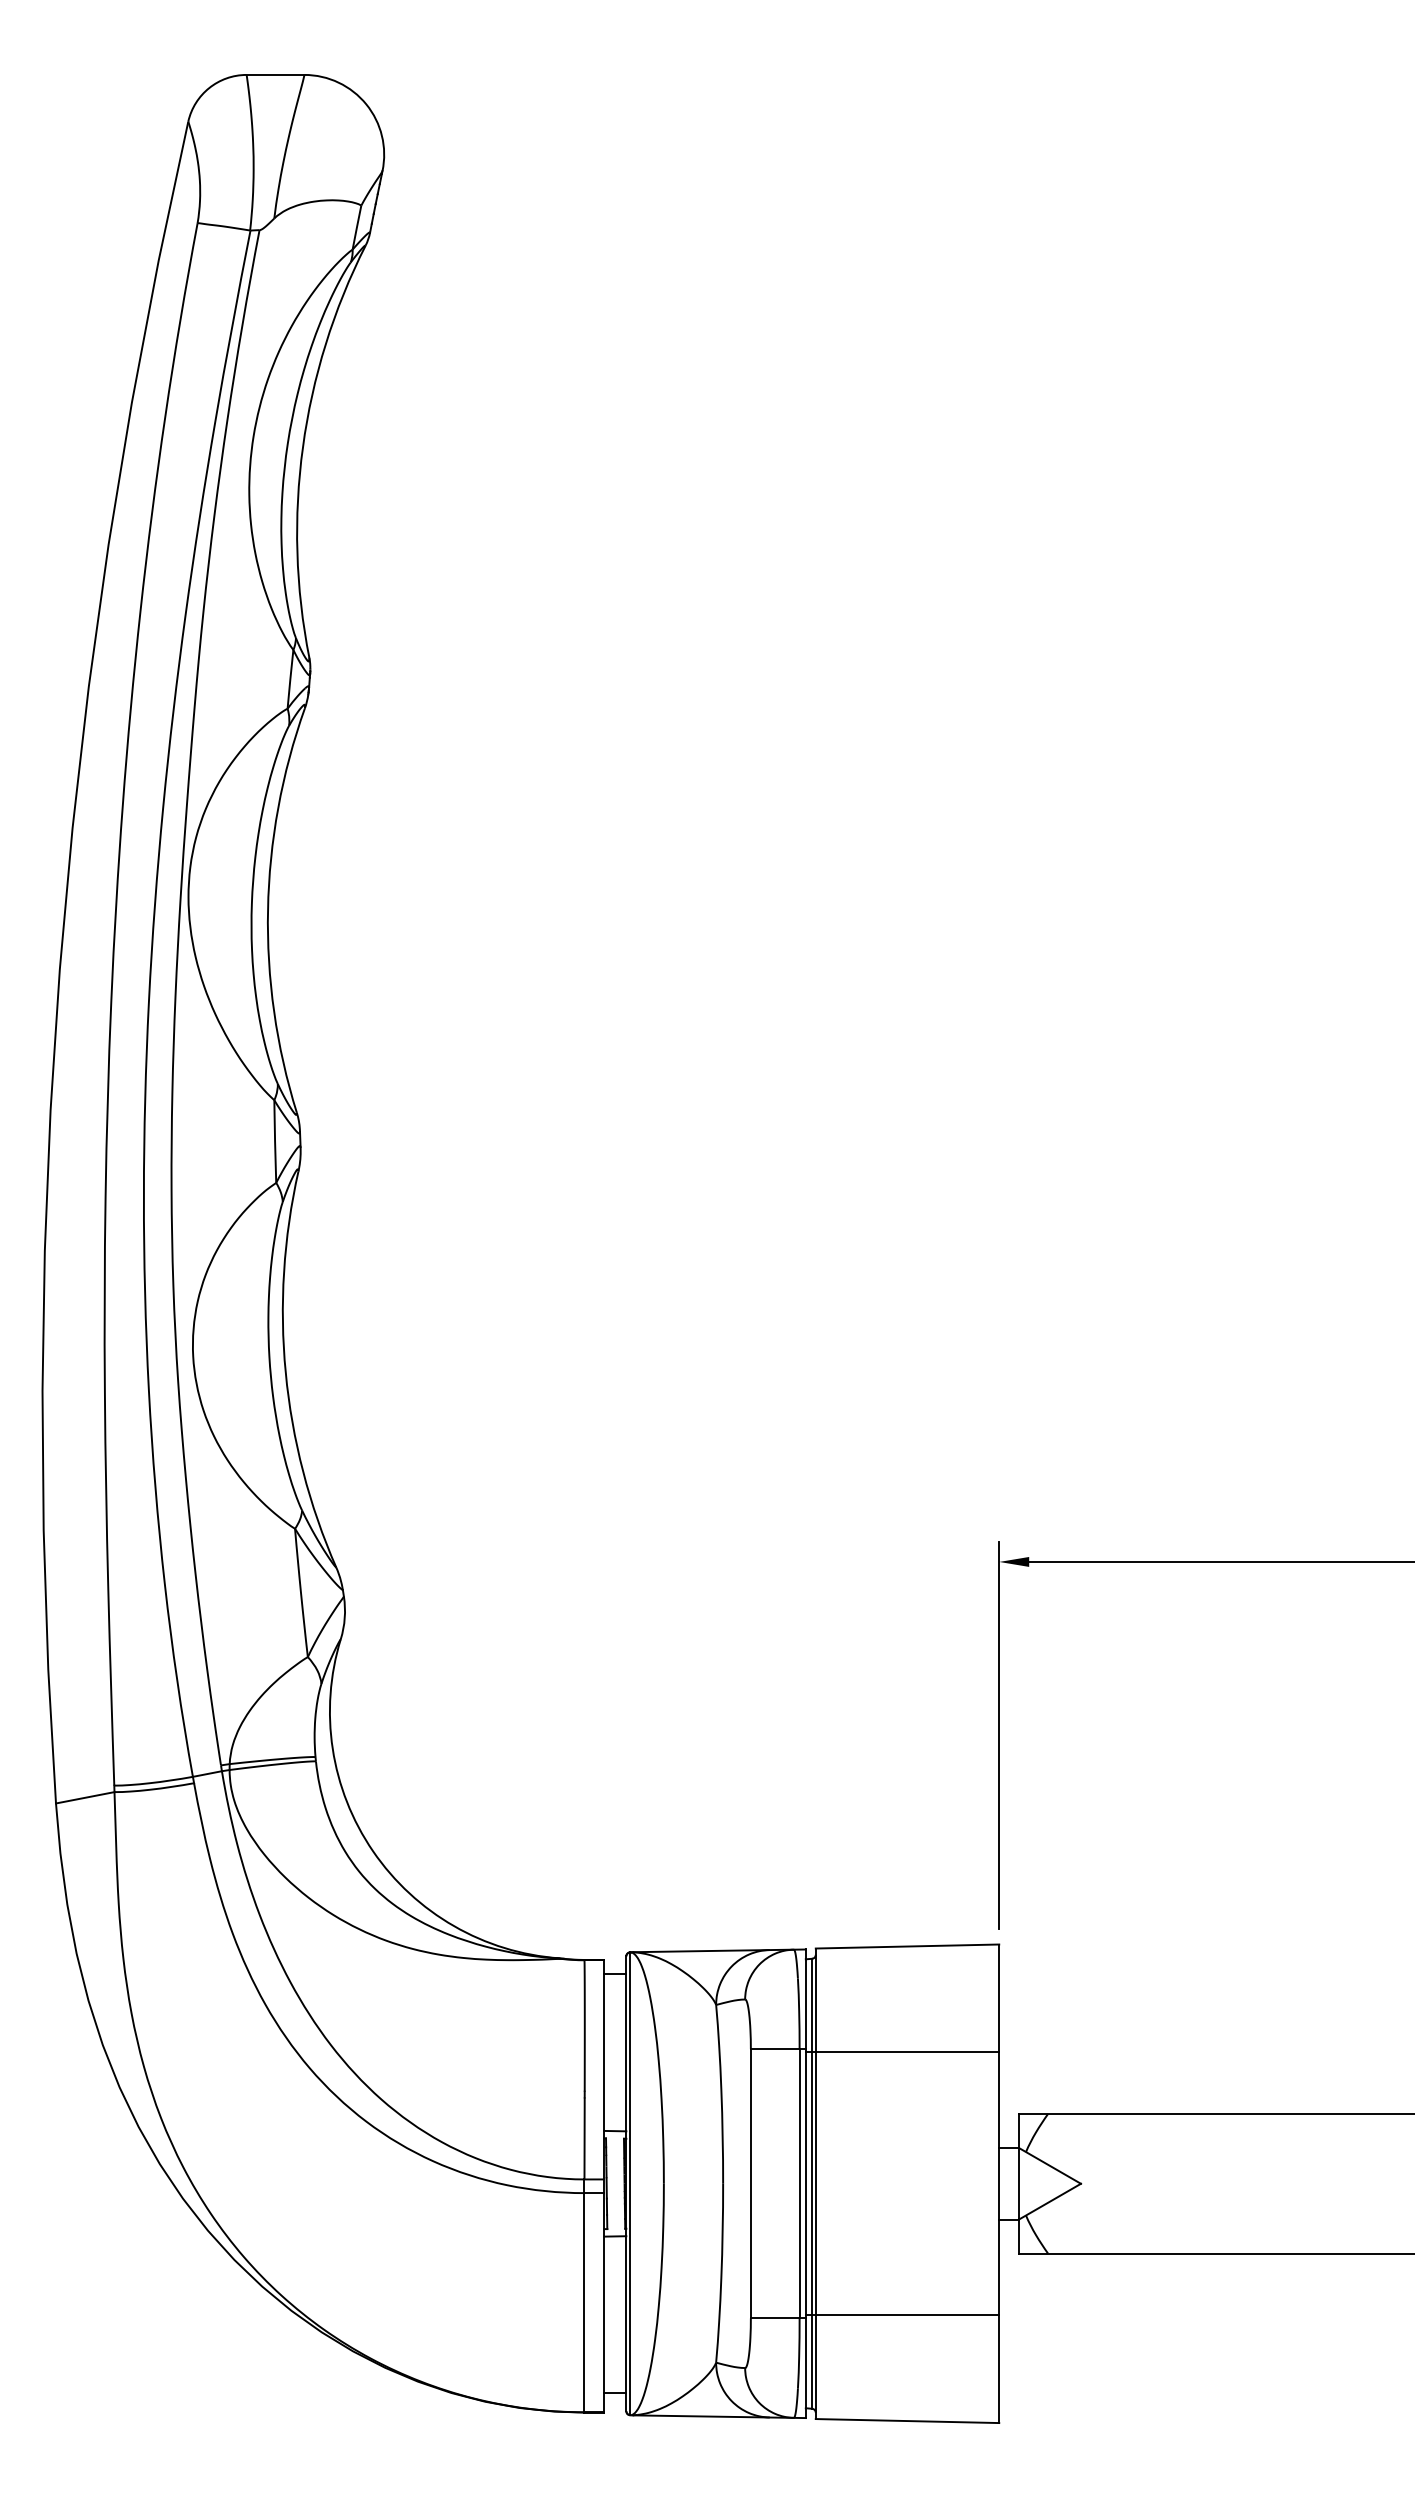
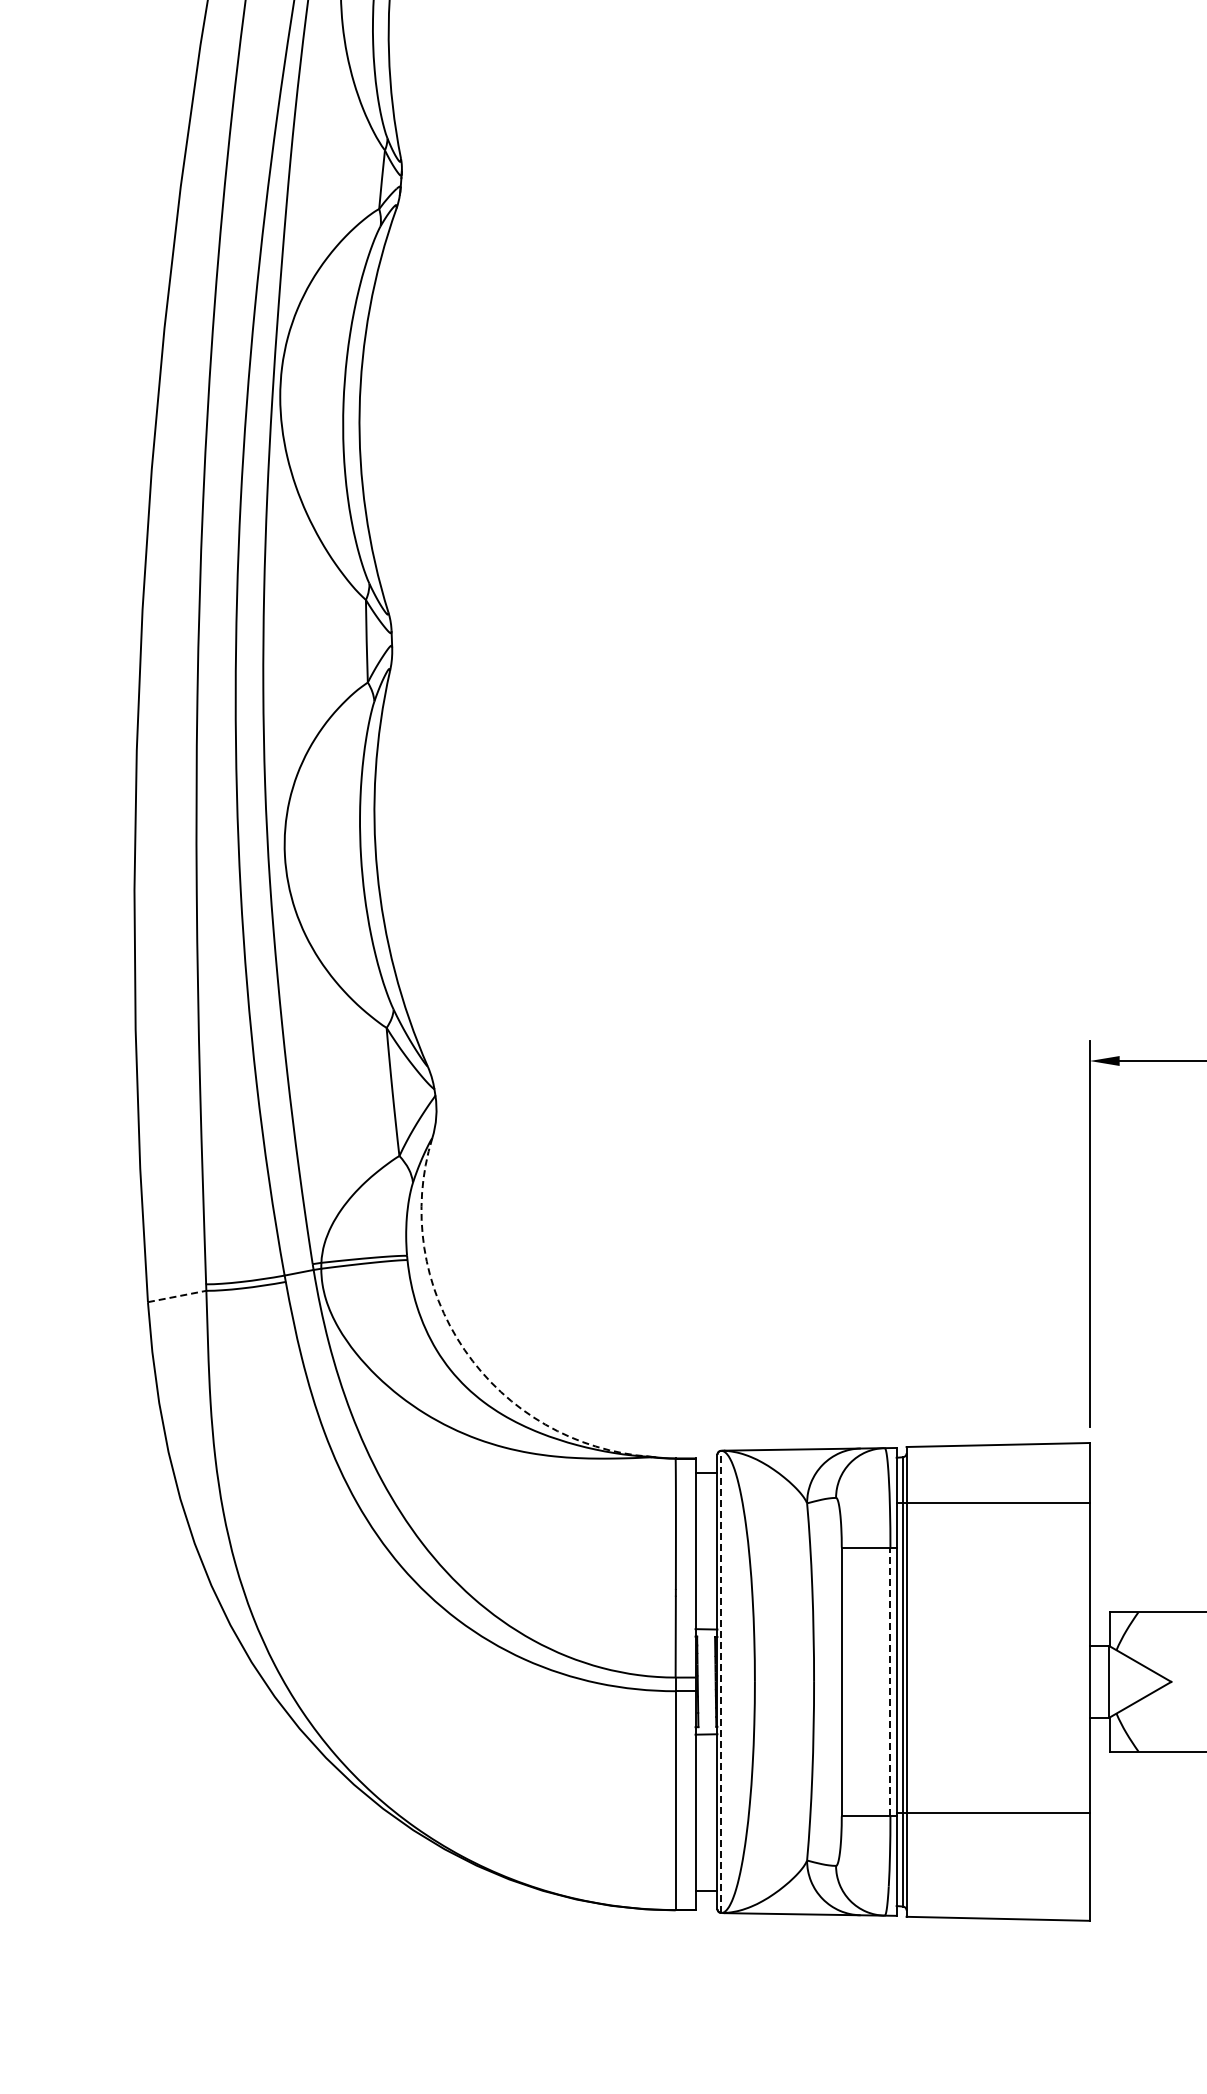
line: (85, 1797) -> (177, 1296), solid -> dashed
arc: (373, 1851) -> (464, 1350), solid -> dashed
line: (902, 2052) -> (993, 1502), moved
line: (630, 2183) -> (721, 1681), solid -> dashed
line: (799, 2183) -> (890, 1681), solid -> dashed

